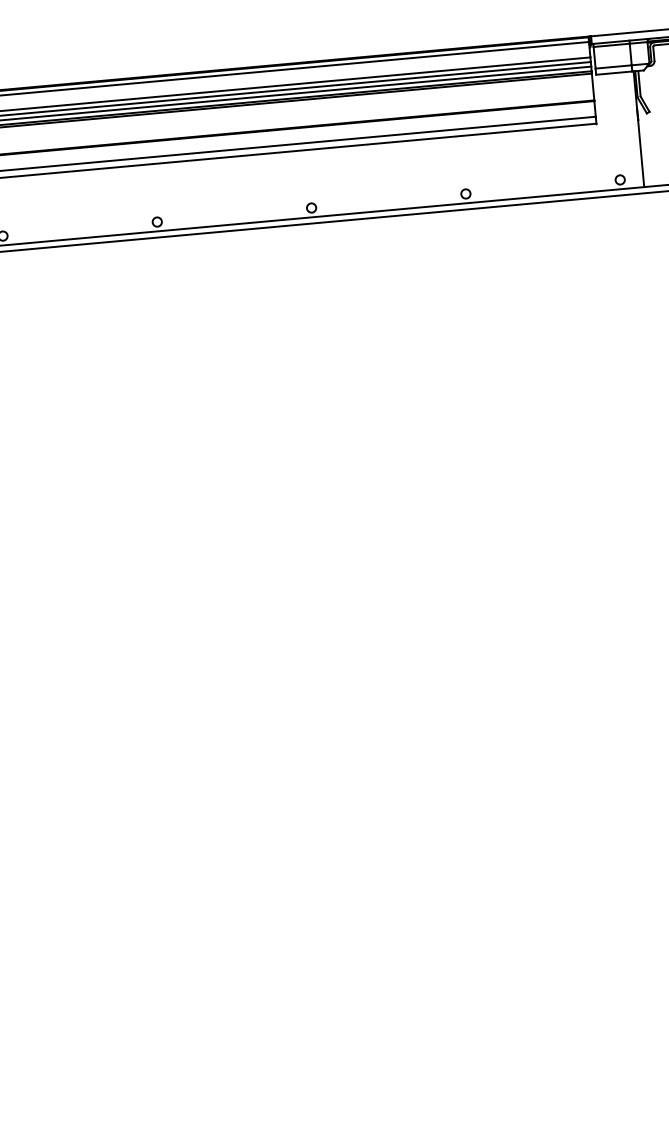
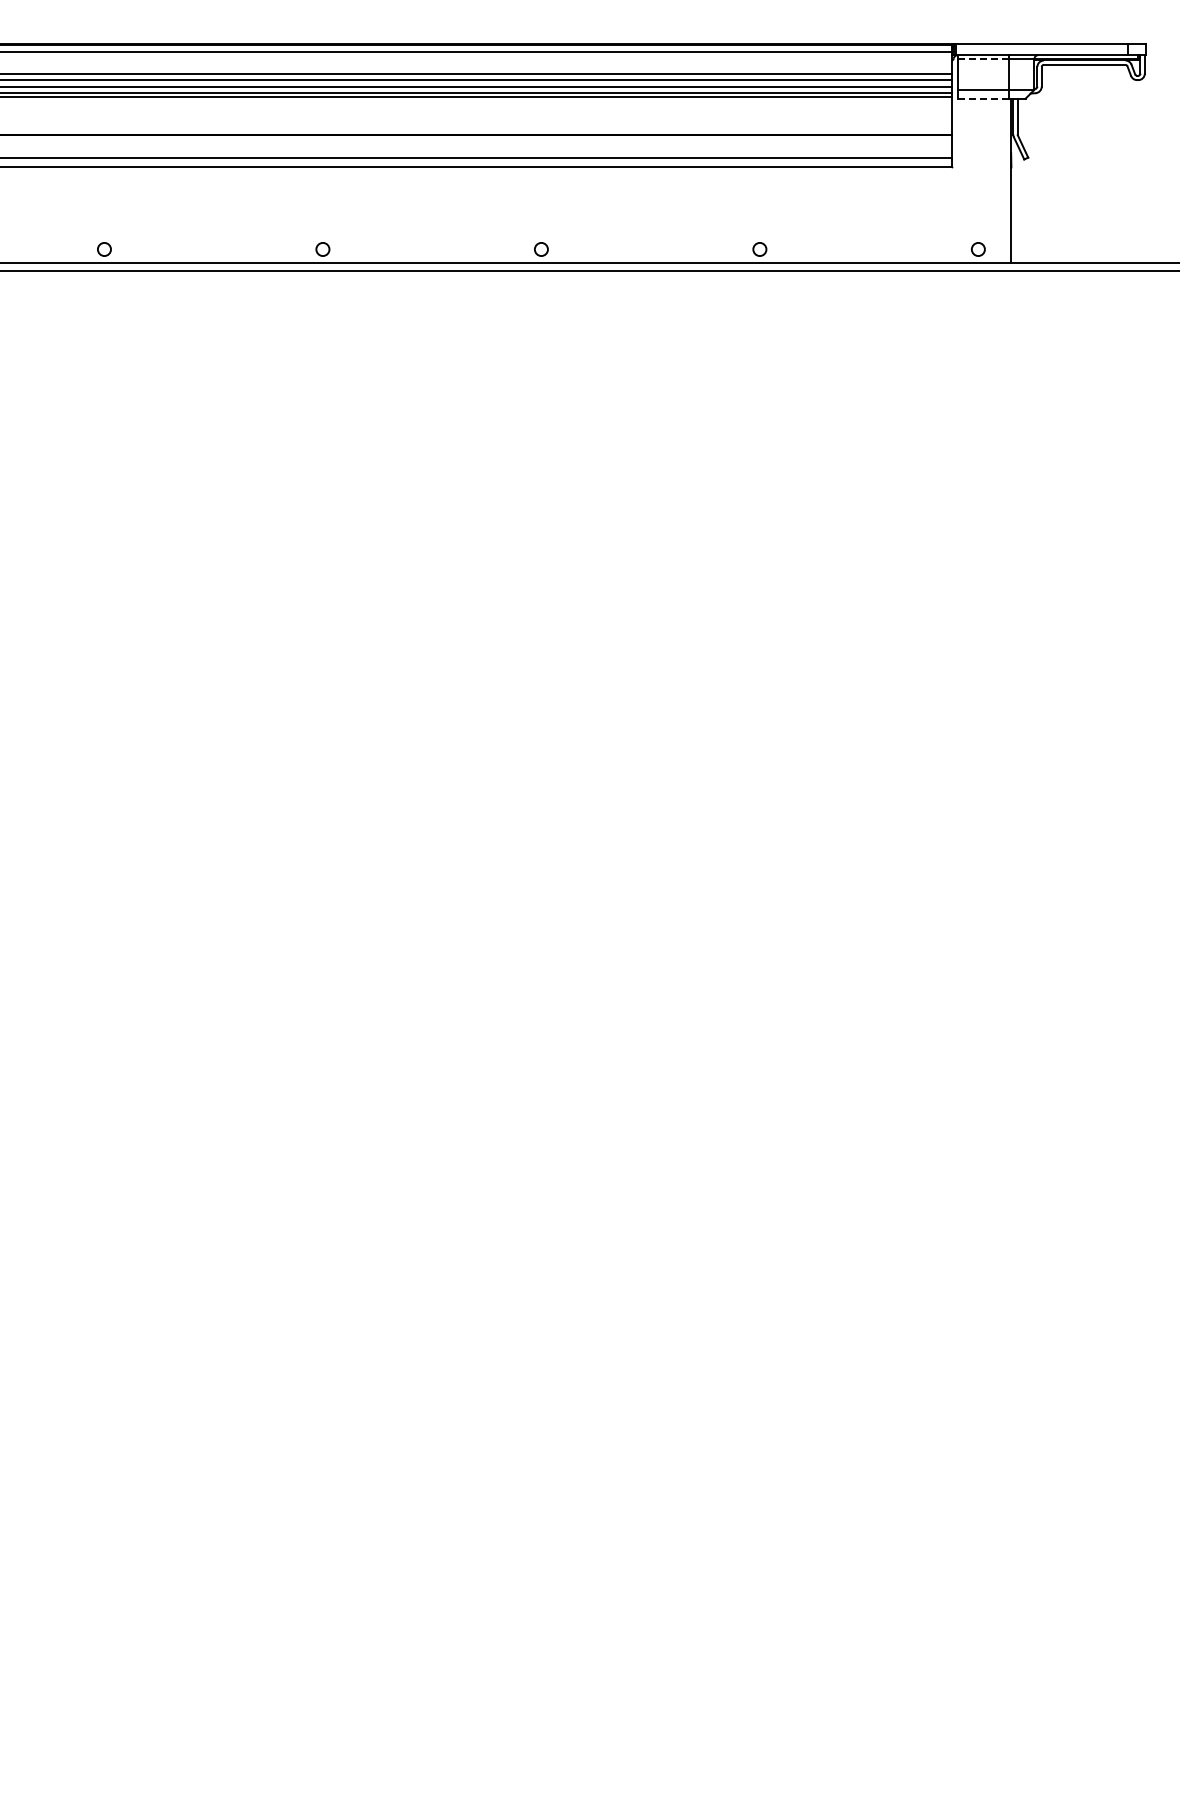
line: (611, 45) -> (983, 59), solid -> dashed
line: (614, 72) -> (983, 98), solid -> dashed

